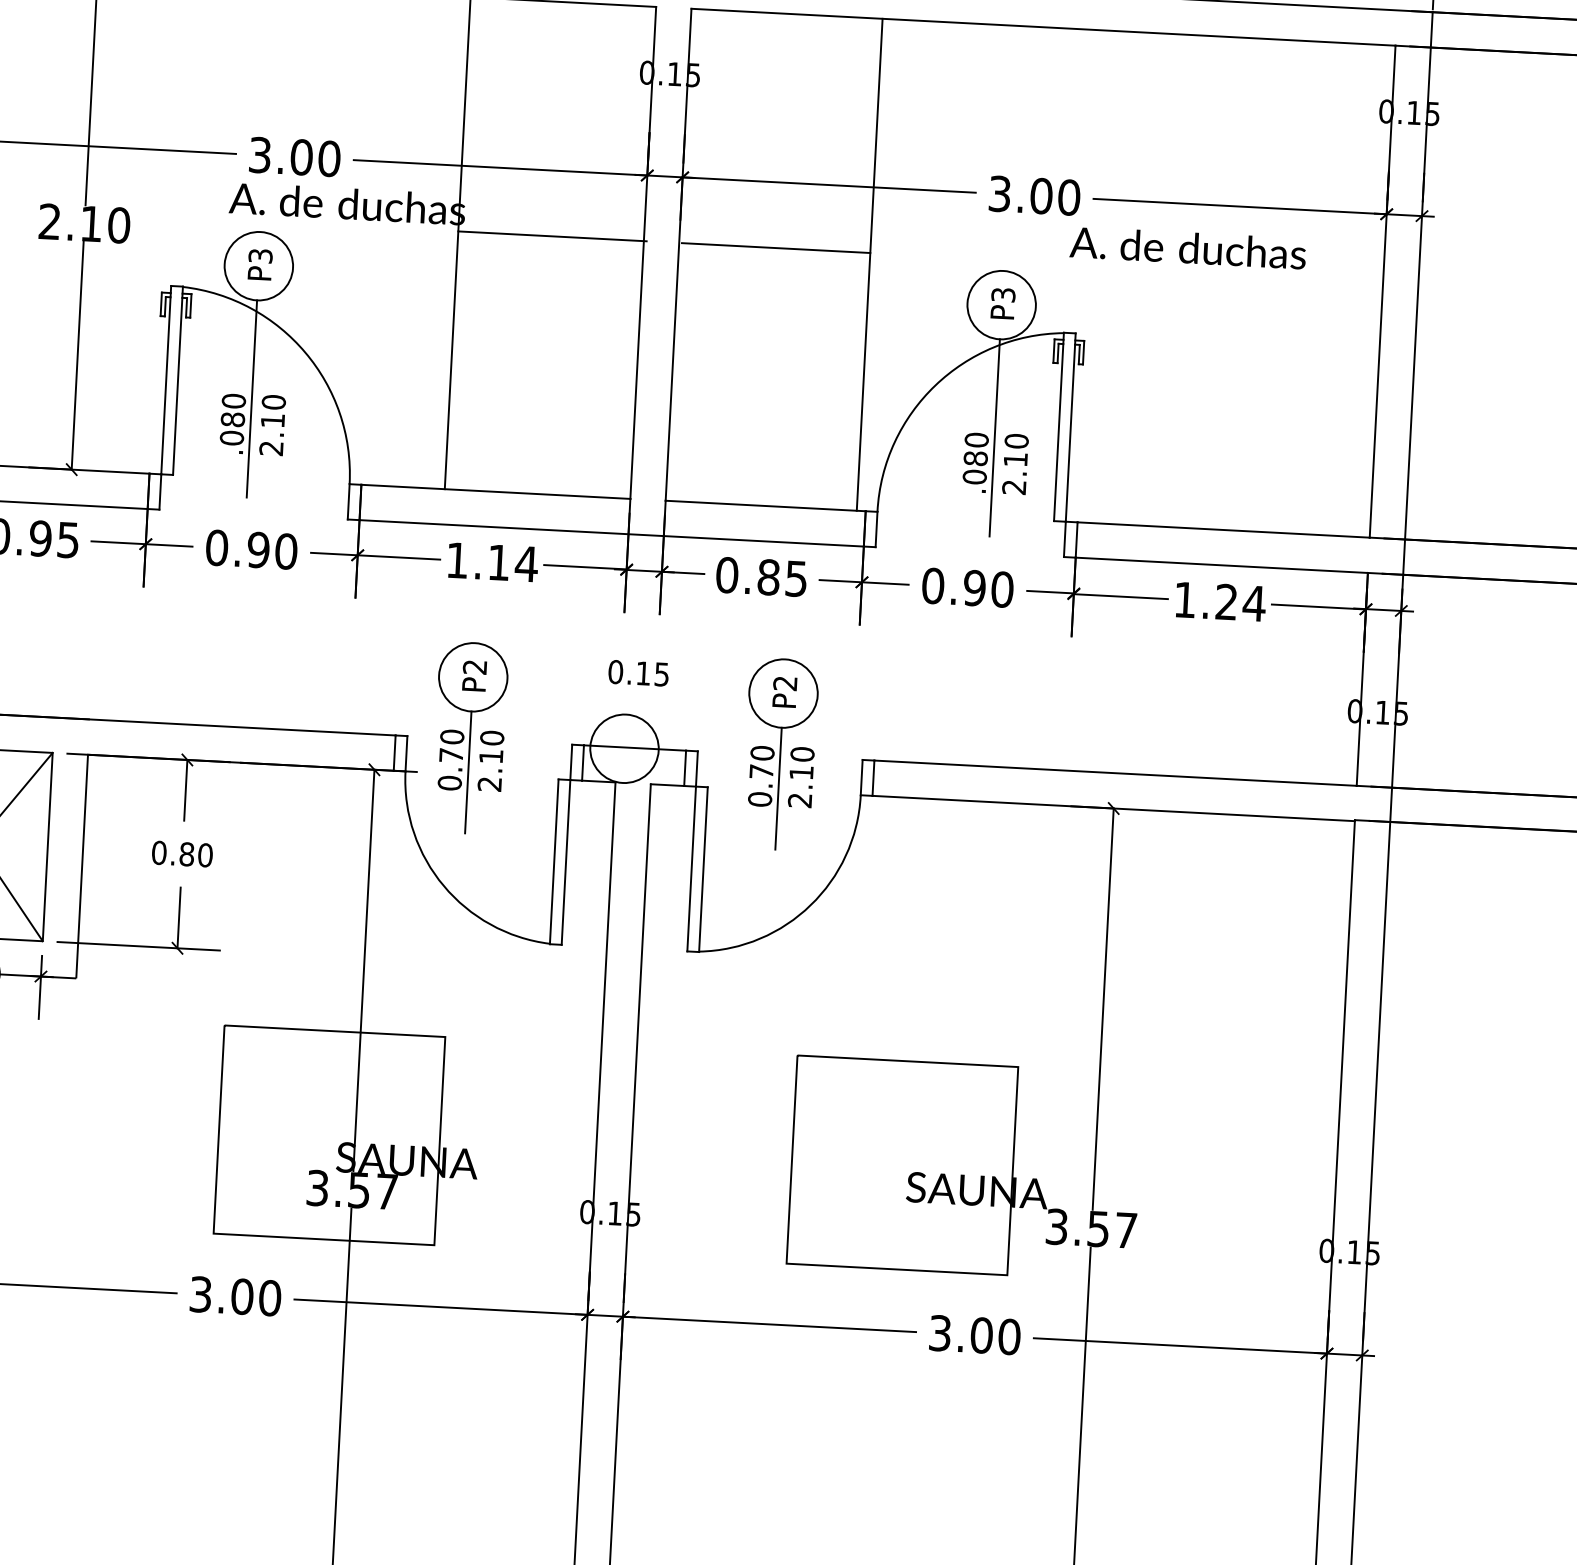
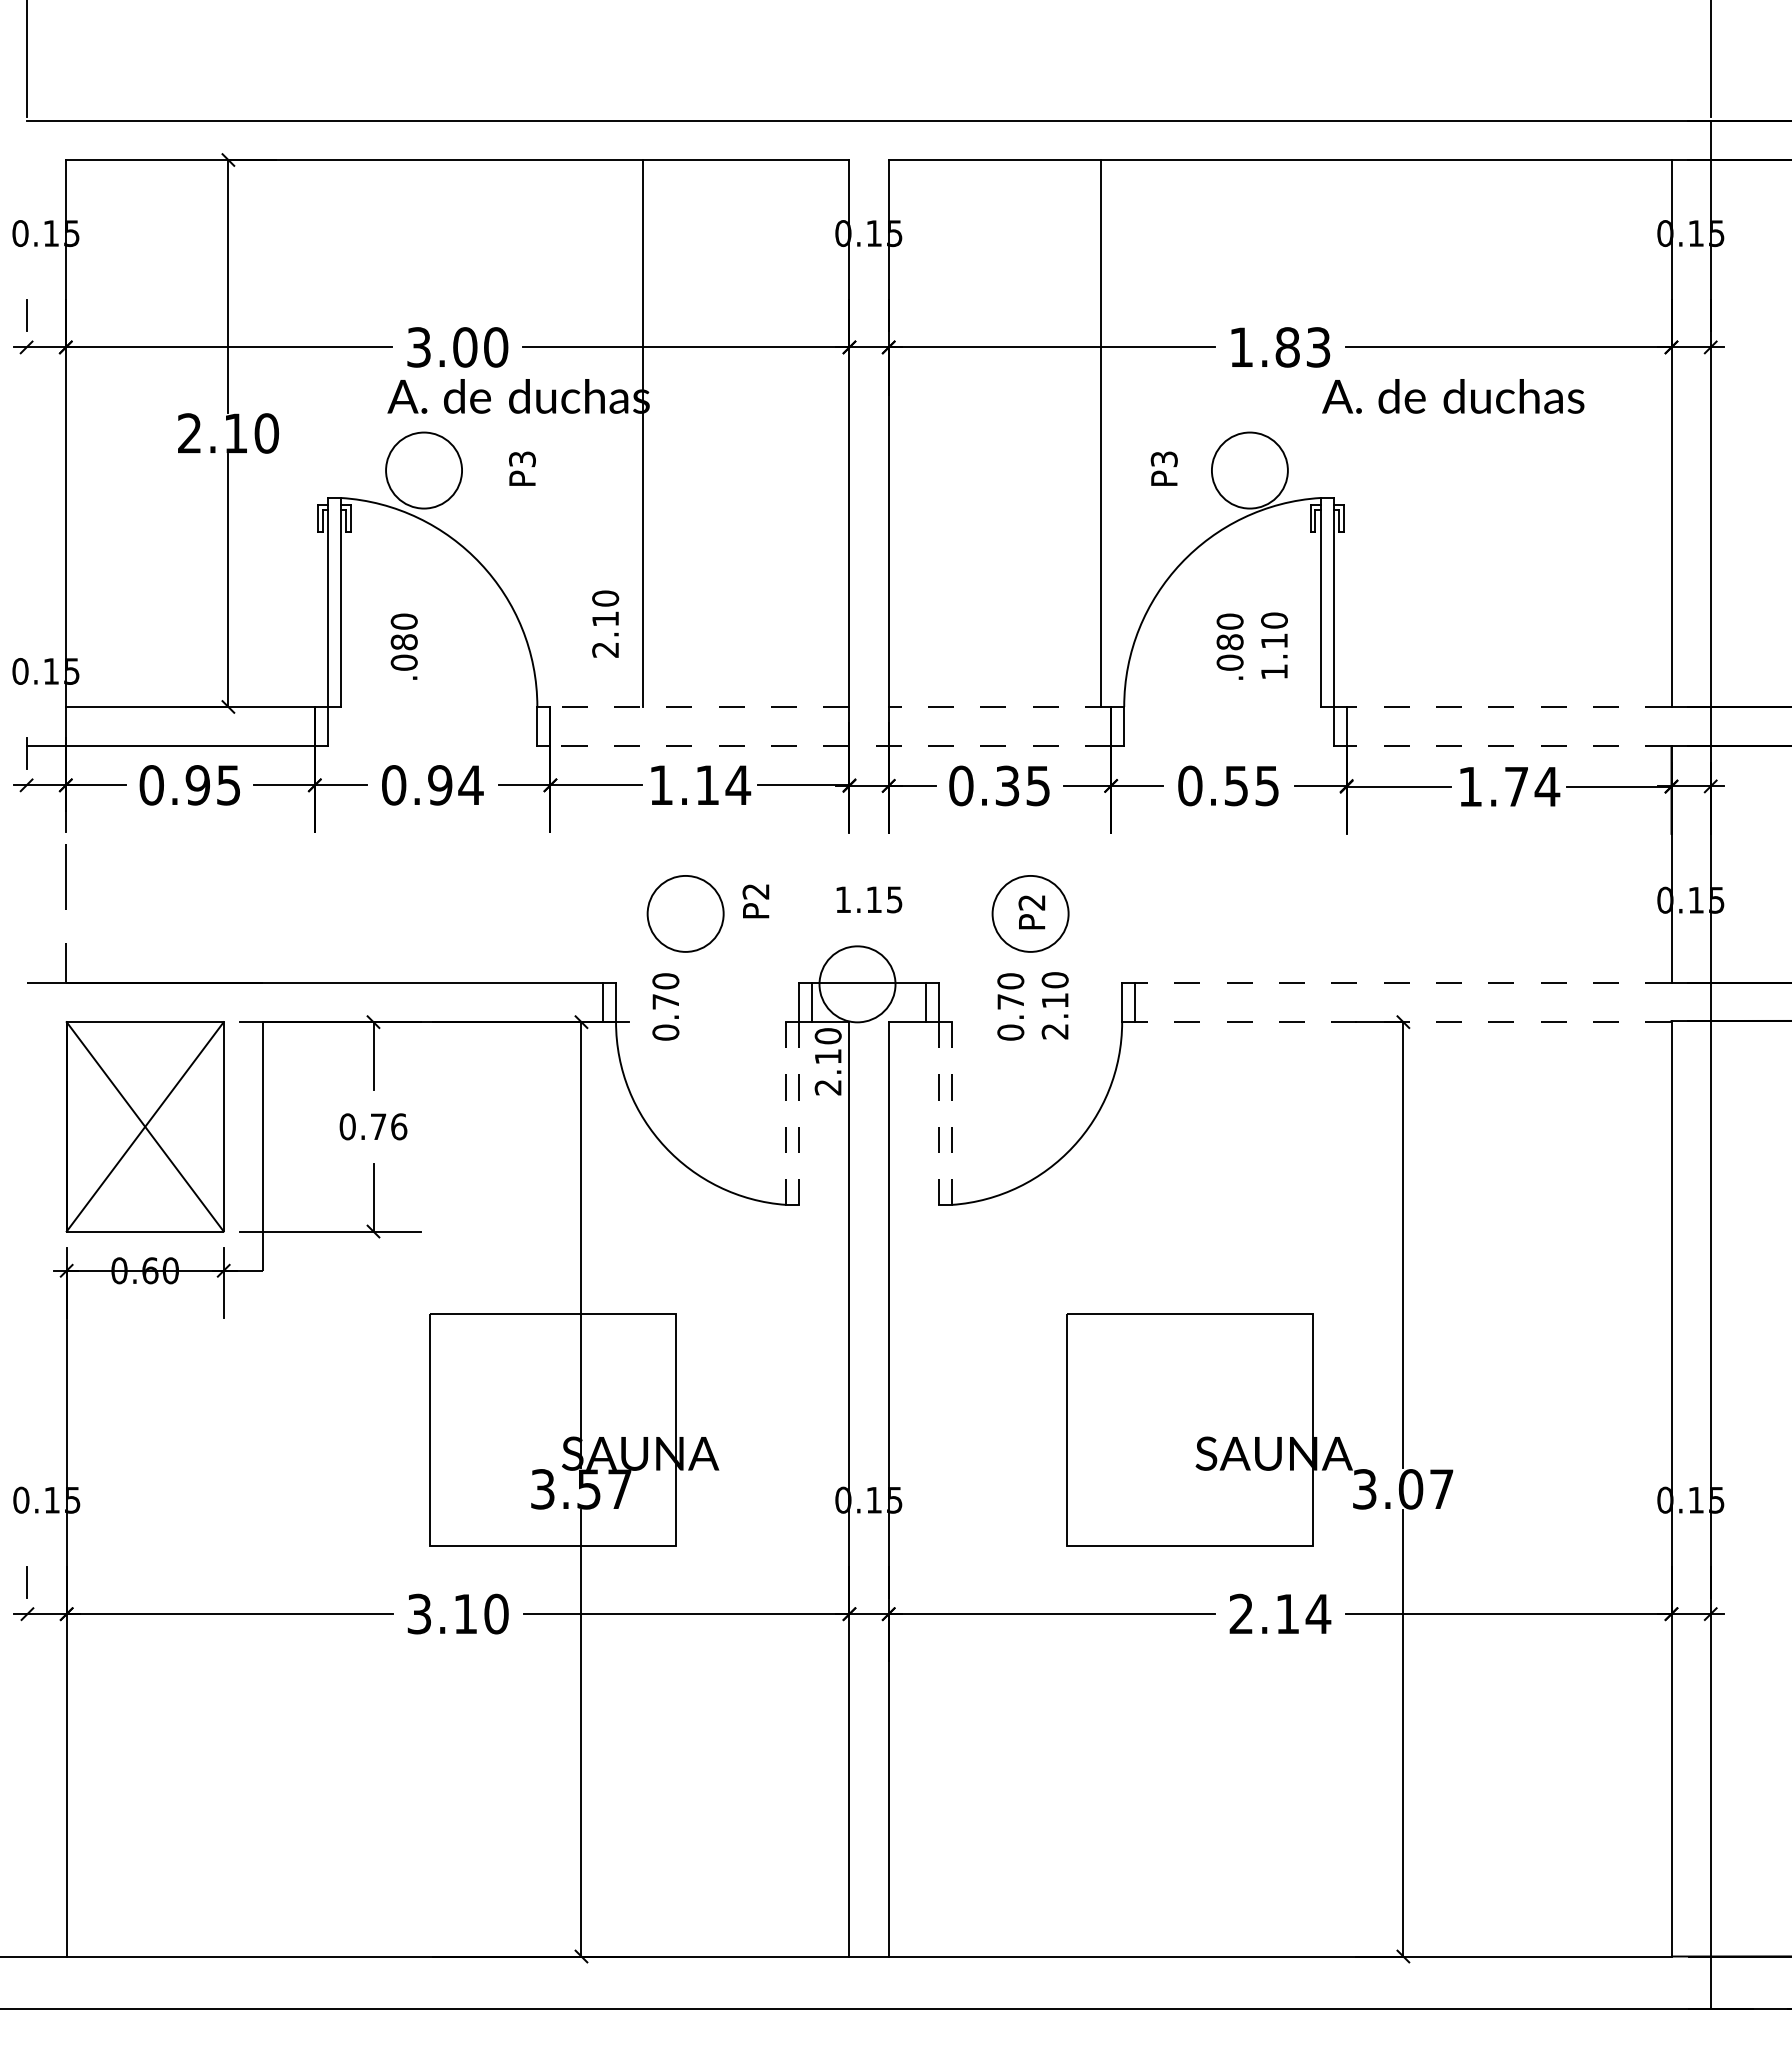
text: (1034, 195) -> (1279, 347), 3.00 -> 1.83
line: (552, 236) -> (747, 420), removed
line: (776, 248) -> (996, 420), removed
text: (260, 264) -> (522, 468), moved
text: (1002, 303) -> (1163, 468), moved
line: (252, 398) -> (424, 617), removed
text: (272, 424) -> (605, 623), moved
line: (994, 437) -> (1249, 617), removed
text: (1014, 487) -> (1274, 671), 2.10 -> 1.10
line: (495, 491) -> (699, 706), solid -> dashed
line: (765, 505) -> (999, 706), solid -> dashed
line: (1223, 529) -> (1508, 706), solid -> dashed
line: (611, 533) -> (830, 746), solid -> dashed
text: (285, 551) -> (470, 785), 0.90 -> 0.94
line: (1221, 565) -> (1508, 746), solid -> dashed
text: (768, 576) -> (1007, 785), 0.85 -> 0.35
text: (988, 588) -> (1251, 785), 0.90 -> 0.55
text: (1226, 601) -> (1516, 786), 1.24 -> 1.74
text: (615, 671) -> (843, 899), 0.15 -> 1.15
text: (474, 676) -> (755, 901), moved
text: (490, 760) -> (827, 1061), moved
line: (468, 772) -> (685, 1019), removed
line: (1114, 772) -> (1402, 982), solid -> dashed
line: (778, 788) -> (1030, 1019), removed
line: (1112, 808) -> (1402, 1022), solid -> dashed
text: (195, 854) -> (388, 1126), 0.80 -> 0.76
line: (554, 861) -> (786, 1113), solid -> dashed
line: (566, 862) -> (799, 1113), solid -> dashed
line: (691, 868) -> (938, 1113), solid -> dashed
line: (703, 869) -> (952, 1113), solid -> dashed
text: (1098, 1229) -> (1410, 1489), 3.57 -> 3.07
text: (242, 1296) -> (465, 1613), 3.00 -> 3.10
text: (975, 1334) -> (1280, 1613), 3.00 -> 2.14

